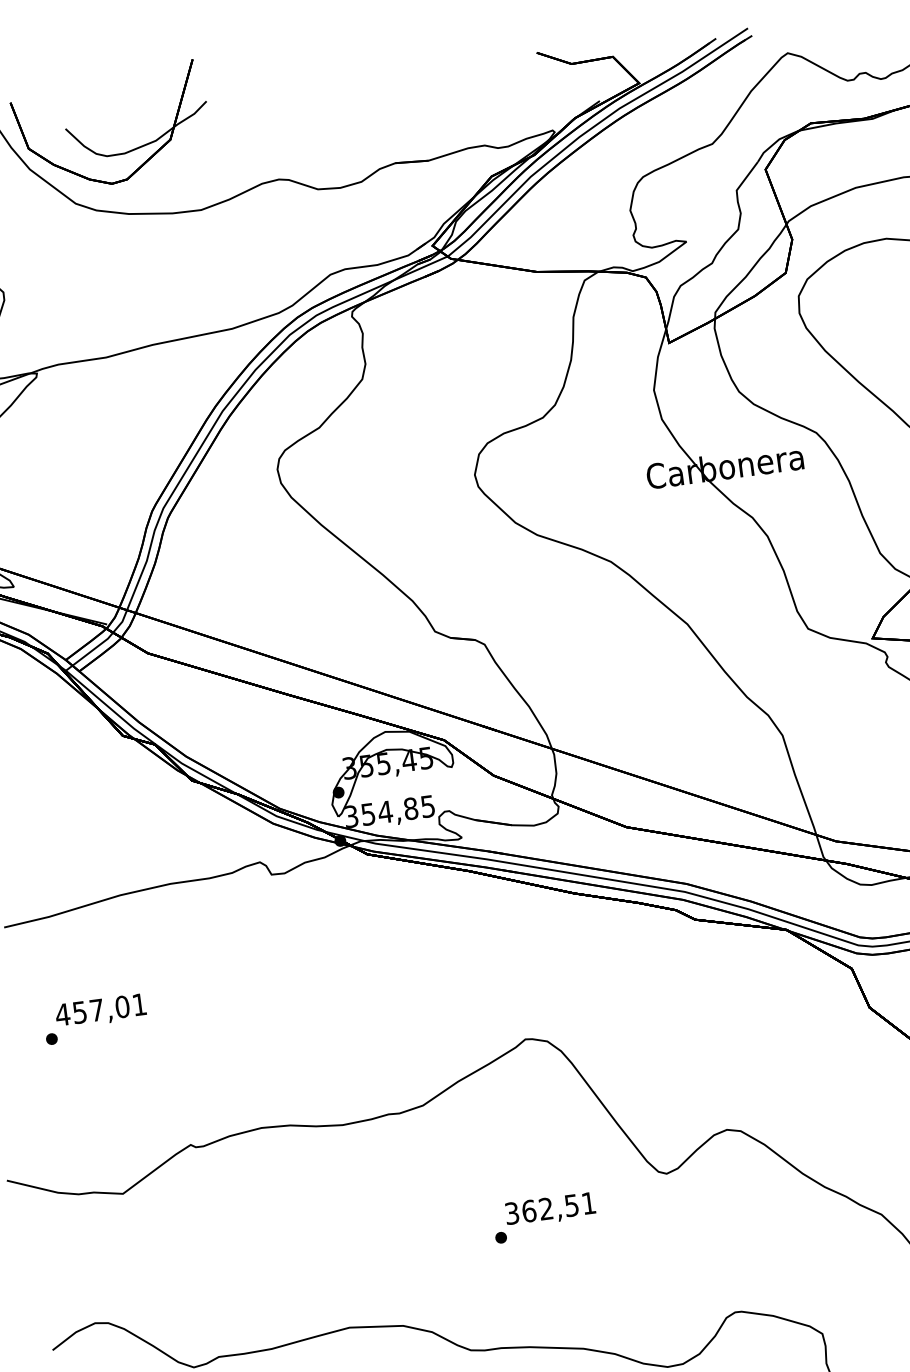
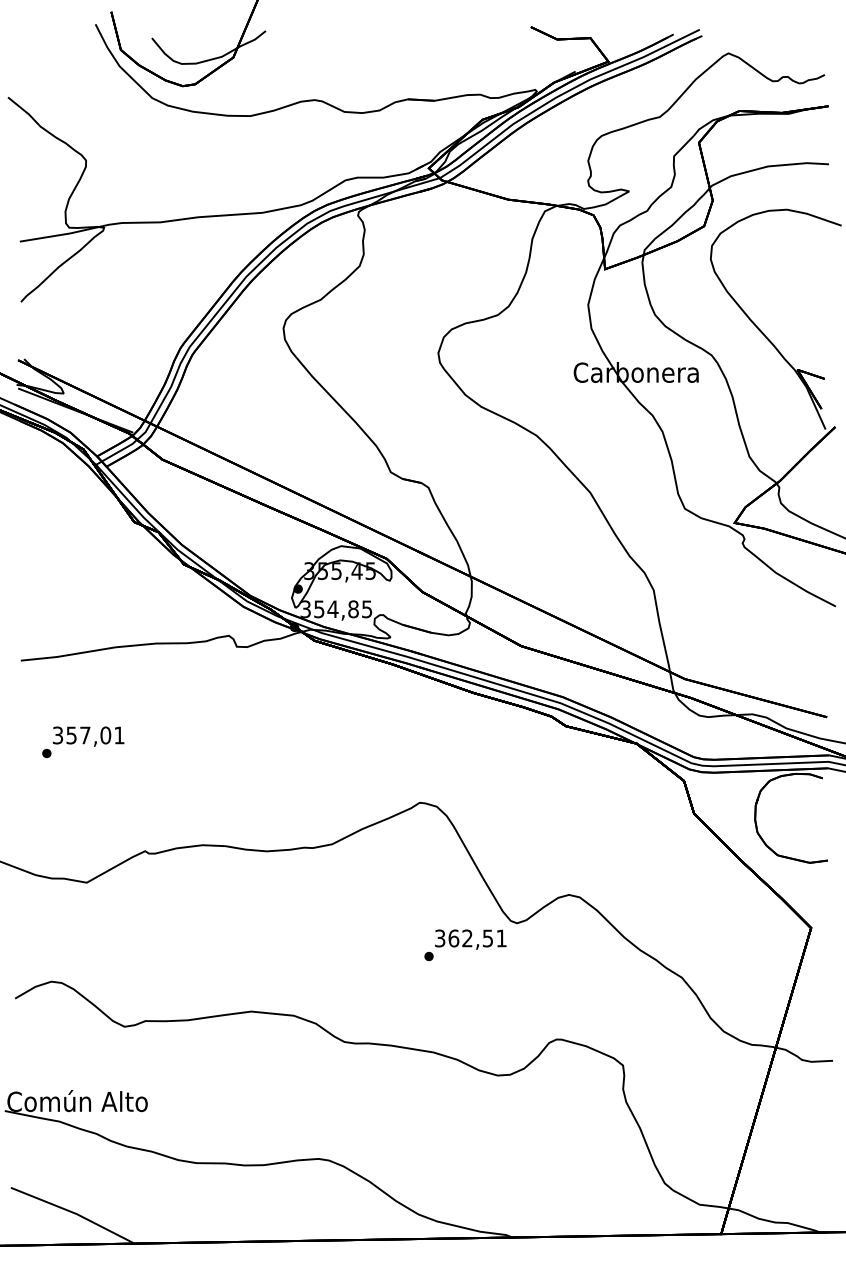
text: (62, 1014) -> (57, 735), 457,01 -> 357,01
text: (544, 1218) -> (465, 945), moved

